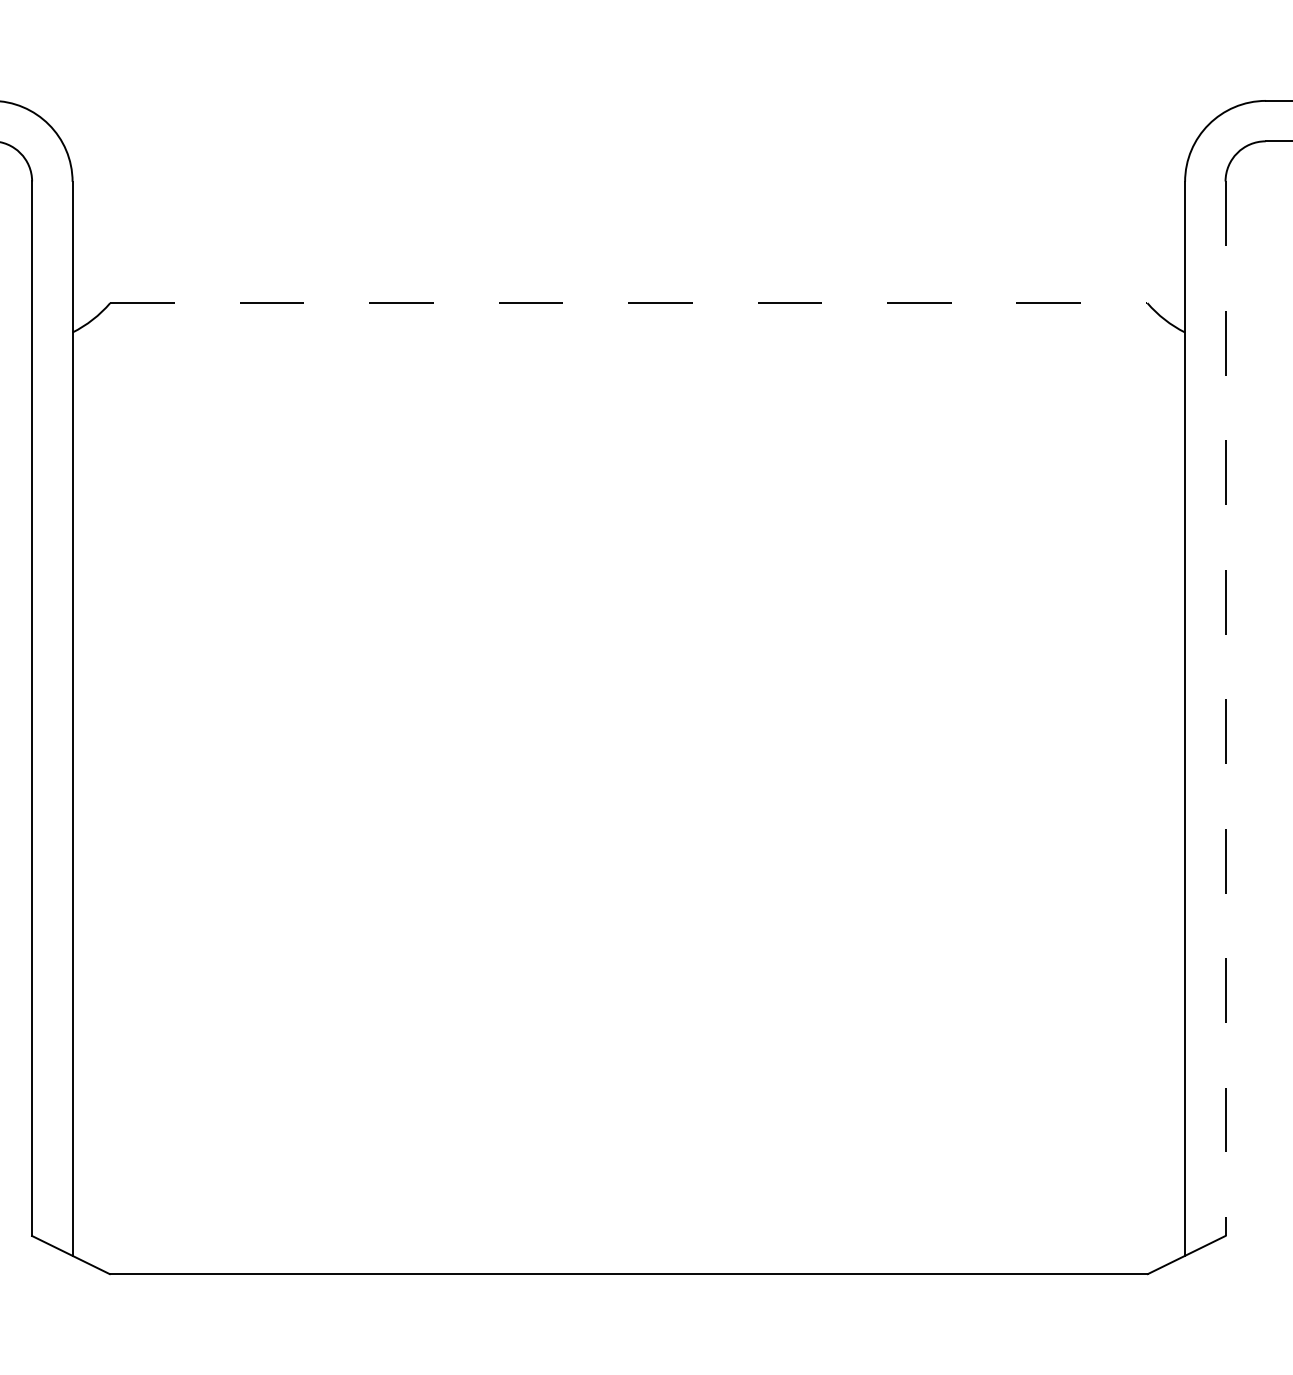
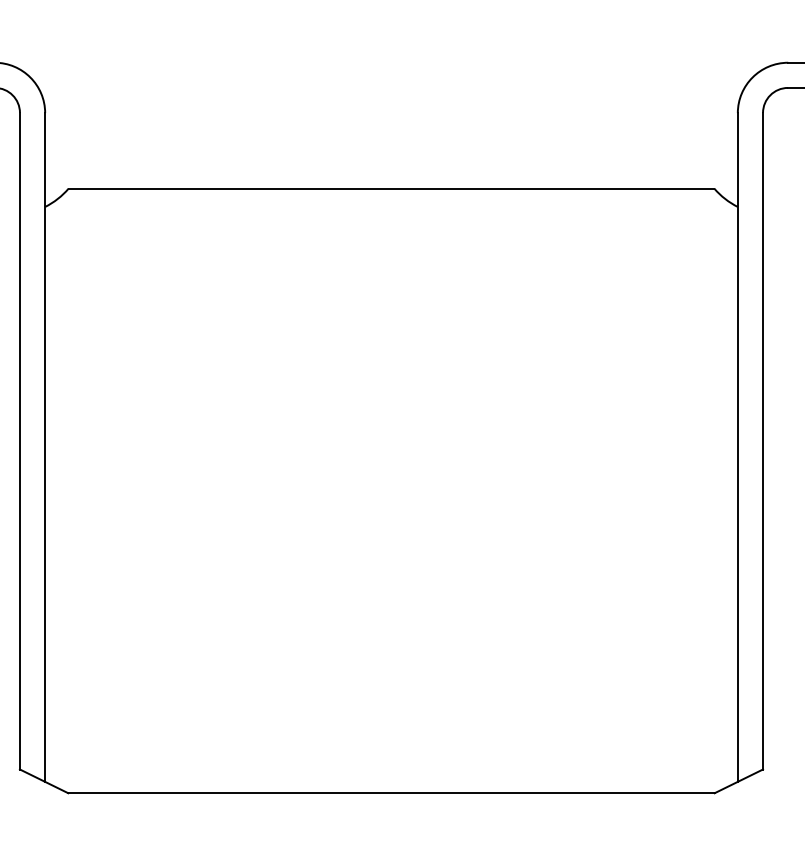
line: (628, 302) -> (391, 188), dashed -> solid
line: (1226, 709) -> (763, 441), dashed -> solid

